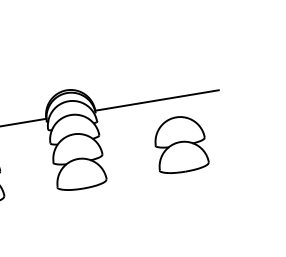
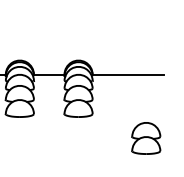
part: (181, 144) -> (146, 138), moved

